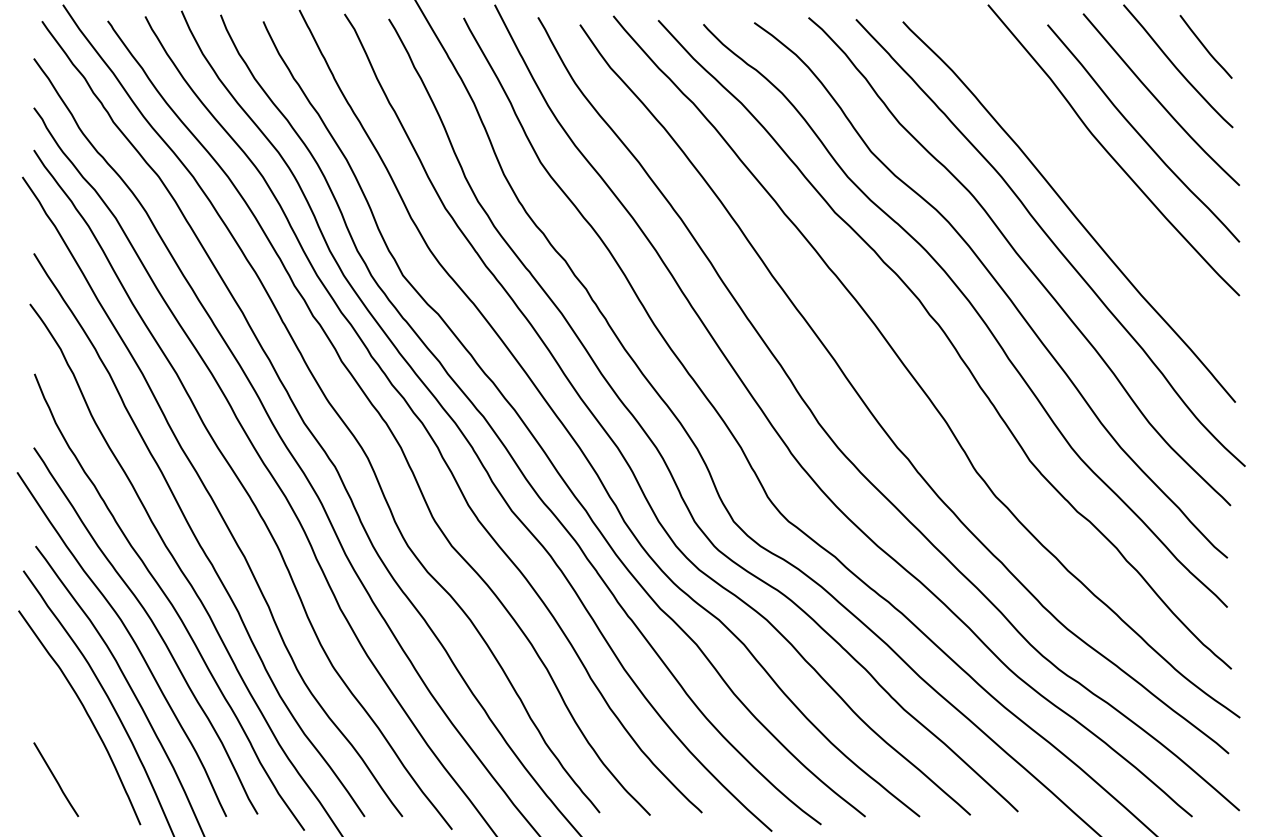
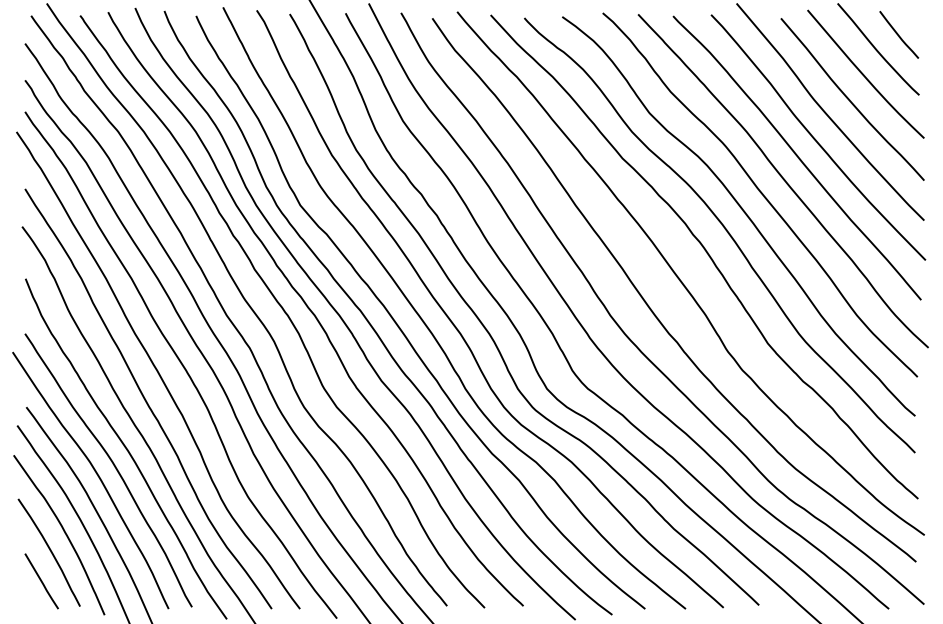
curve: (1095, 187) -> (816, 139), added
curve: (67, 741) -> (50, 552), added

